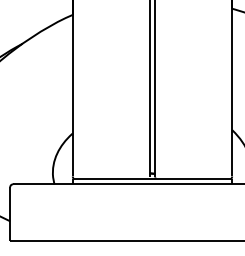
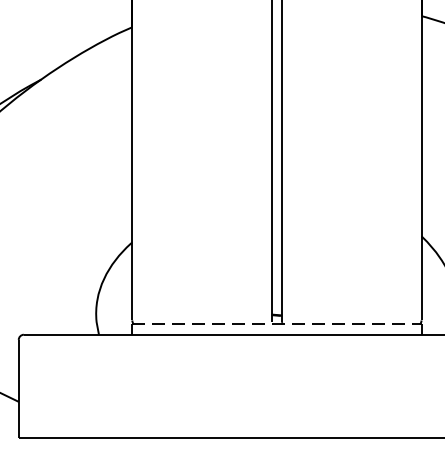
line: (152, 178) -> (276, 324), solid -> dashed

